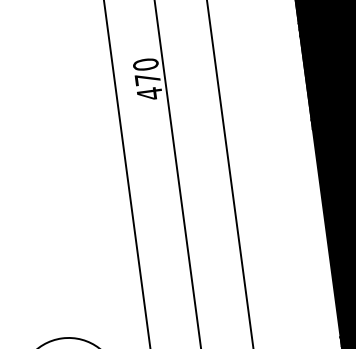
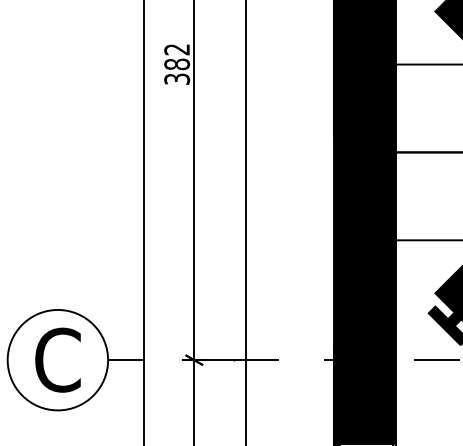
text: (148, 79) -> (177, 64), 470 -> 382

